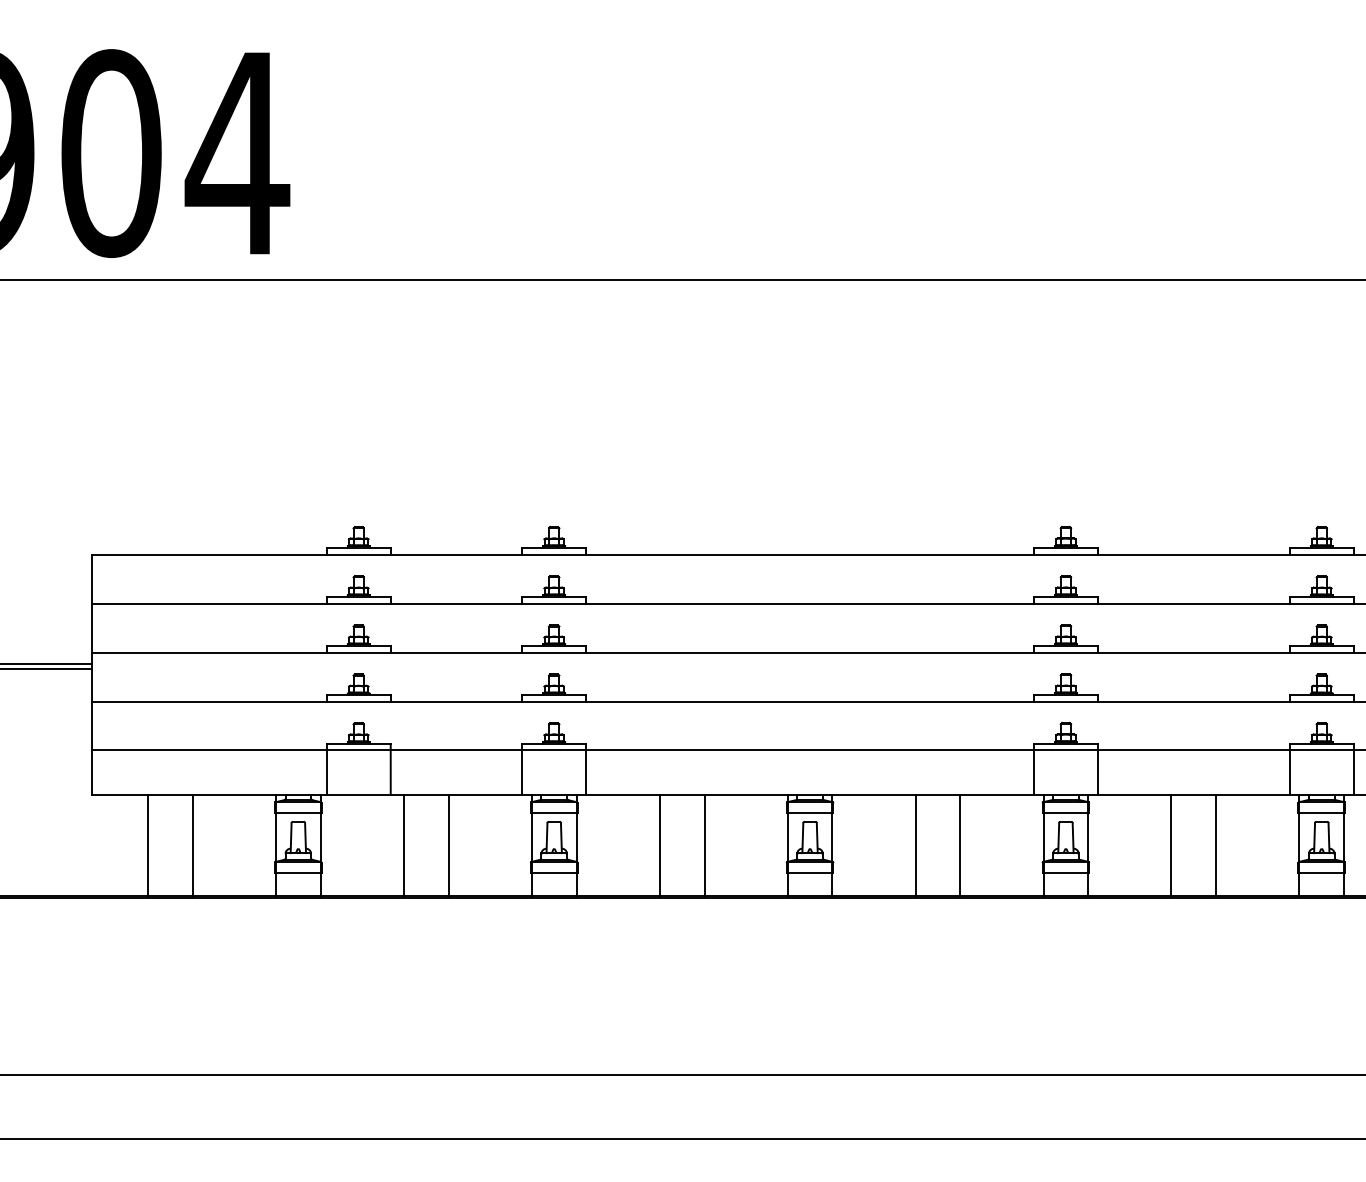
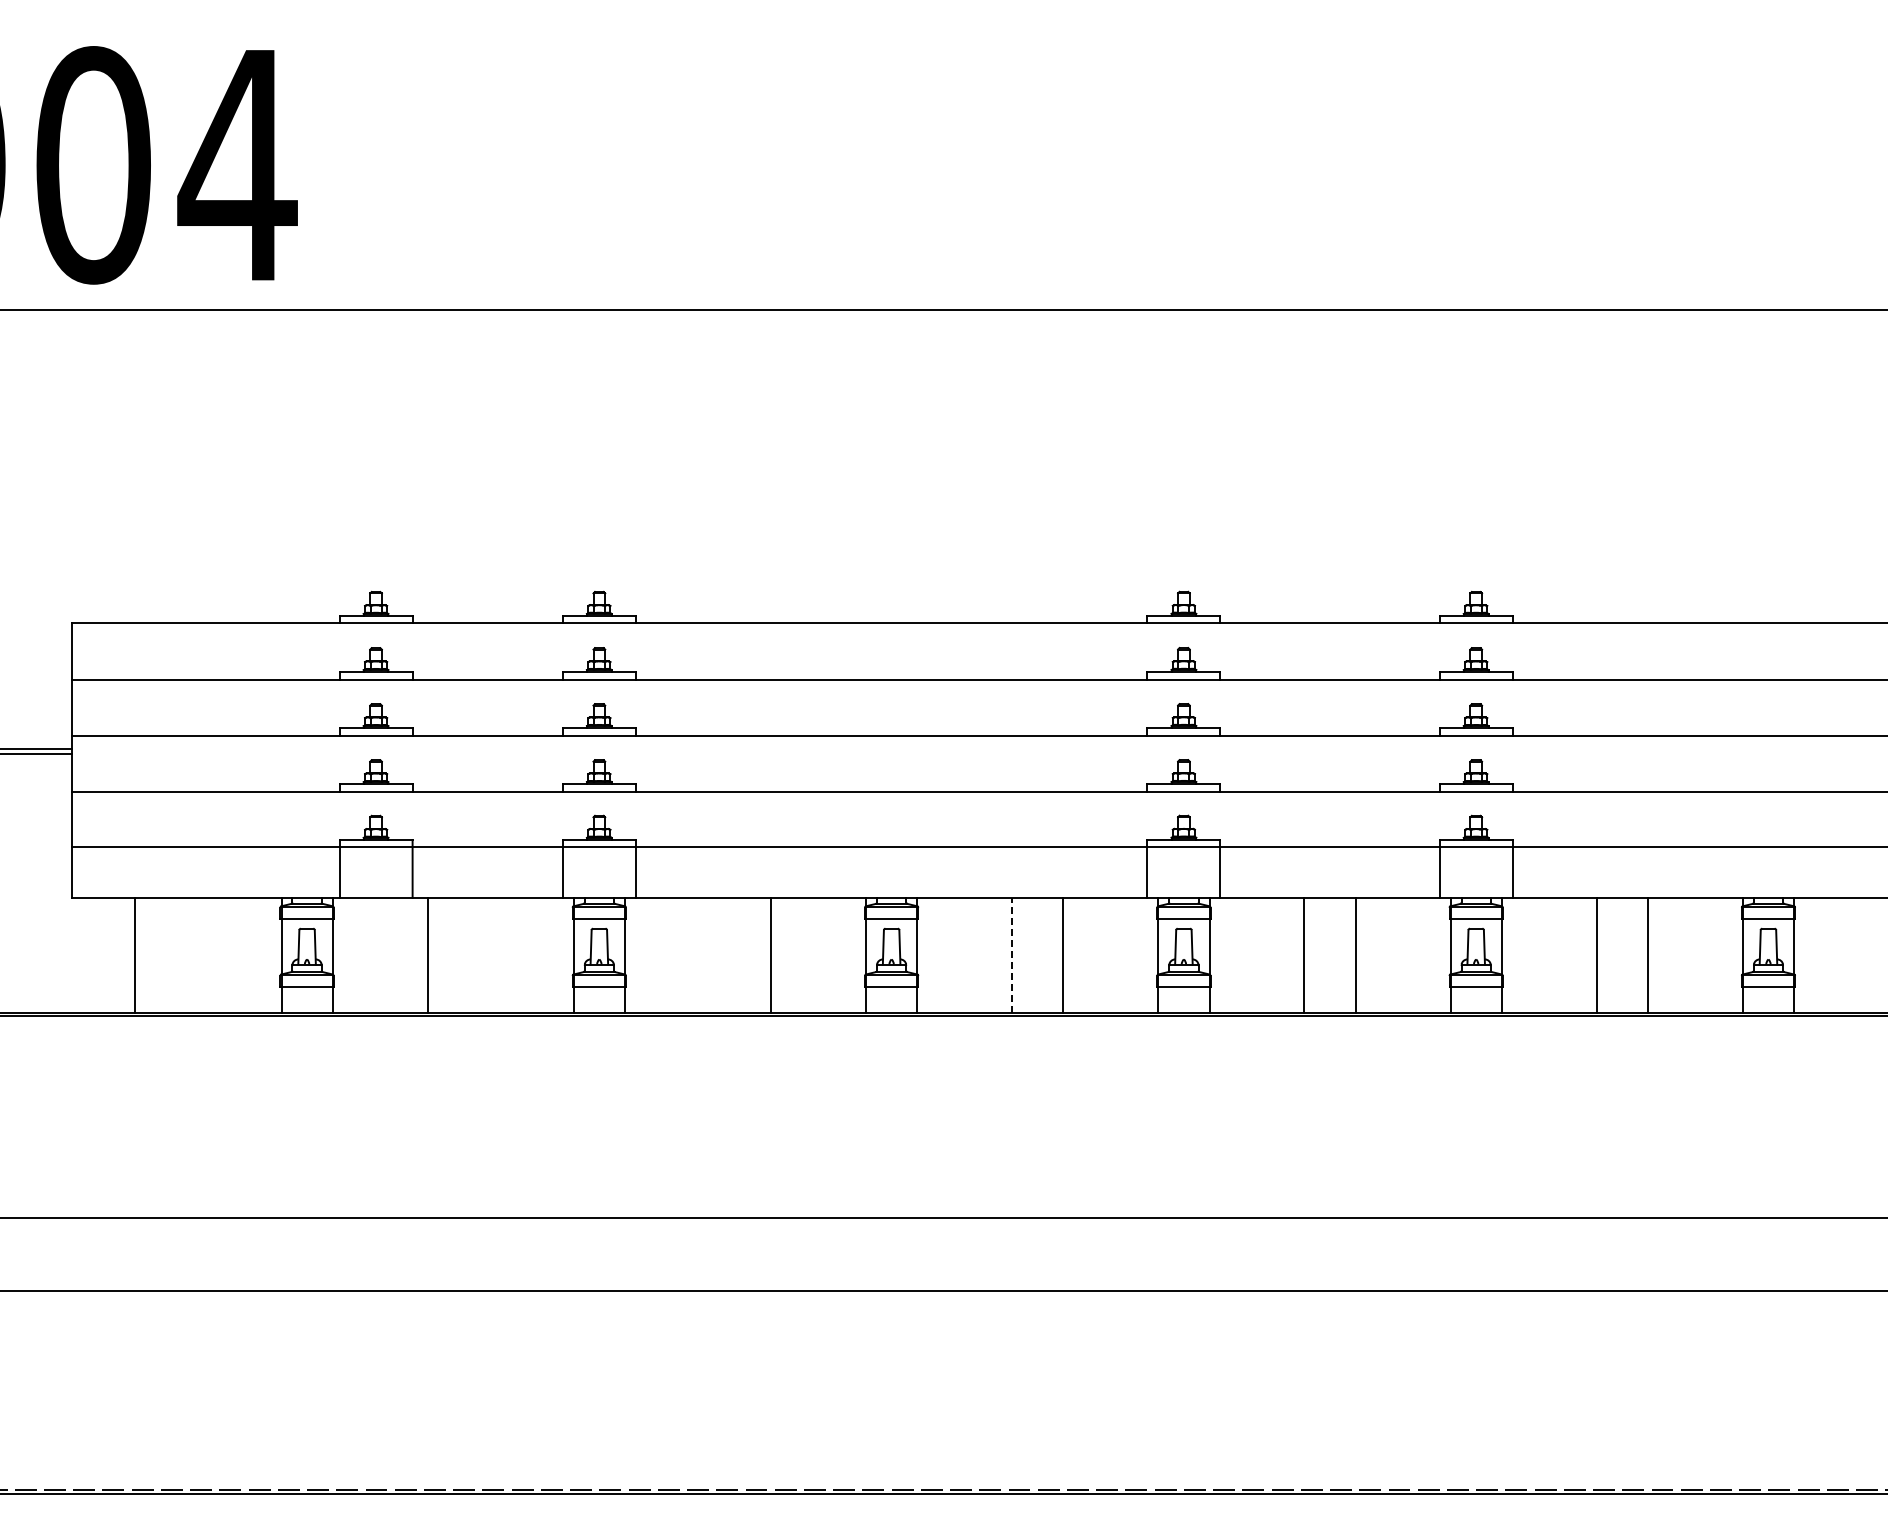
line: (192, 845) -> (186, 955), removed
line: (448, 845) -> (478, 955), removed
line: (659, 845) -> (719, 955), removed
line: (915, 845) -> (1012, 955), solid -> dashed

